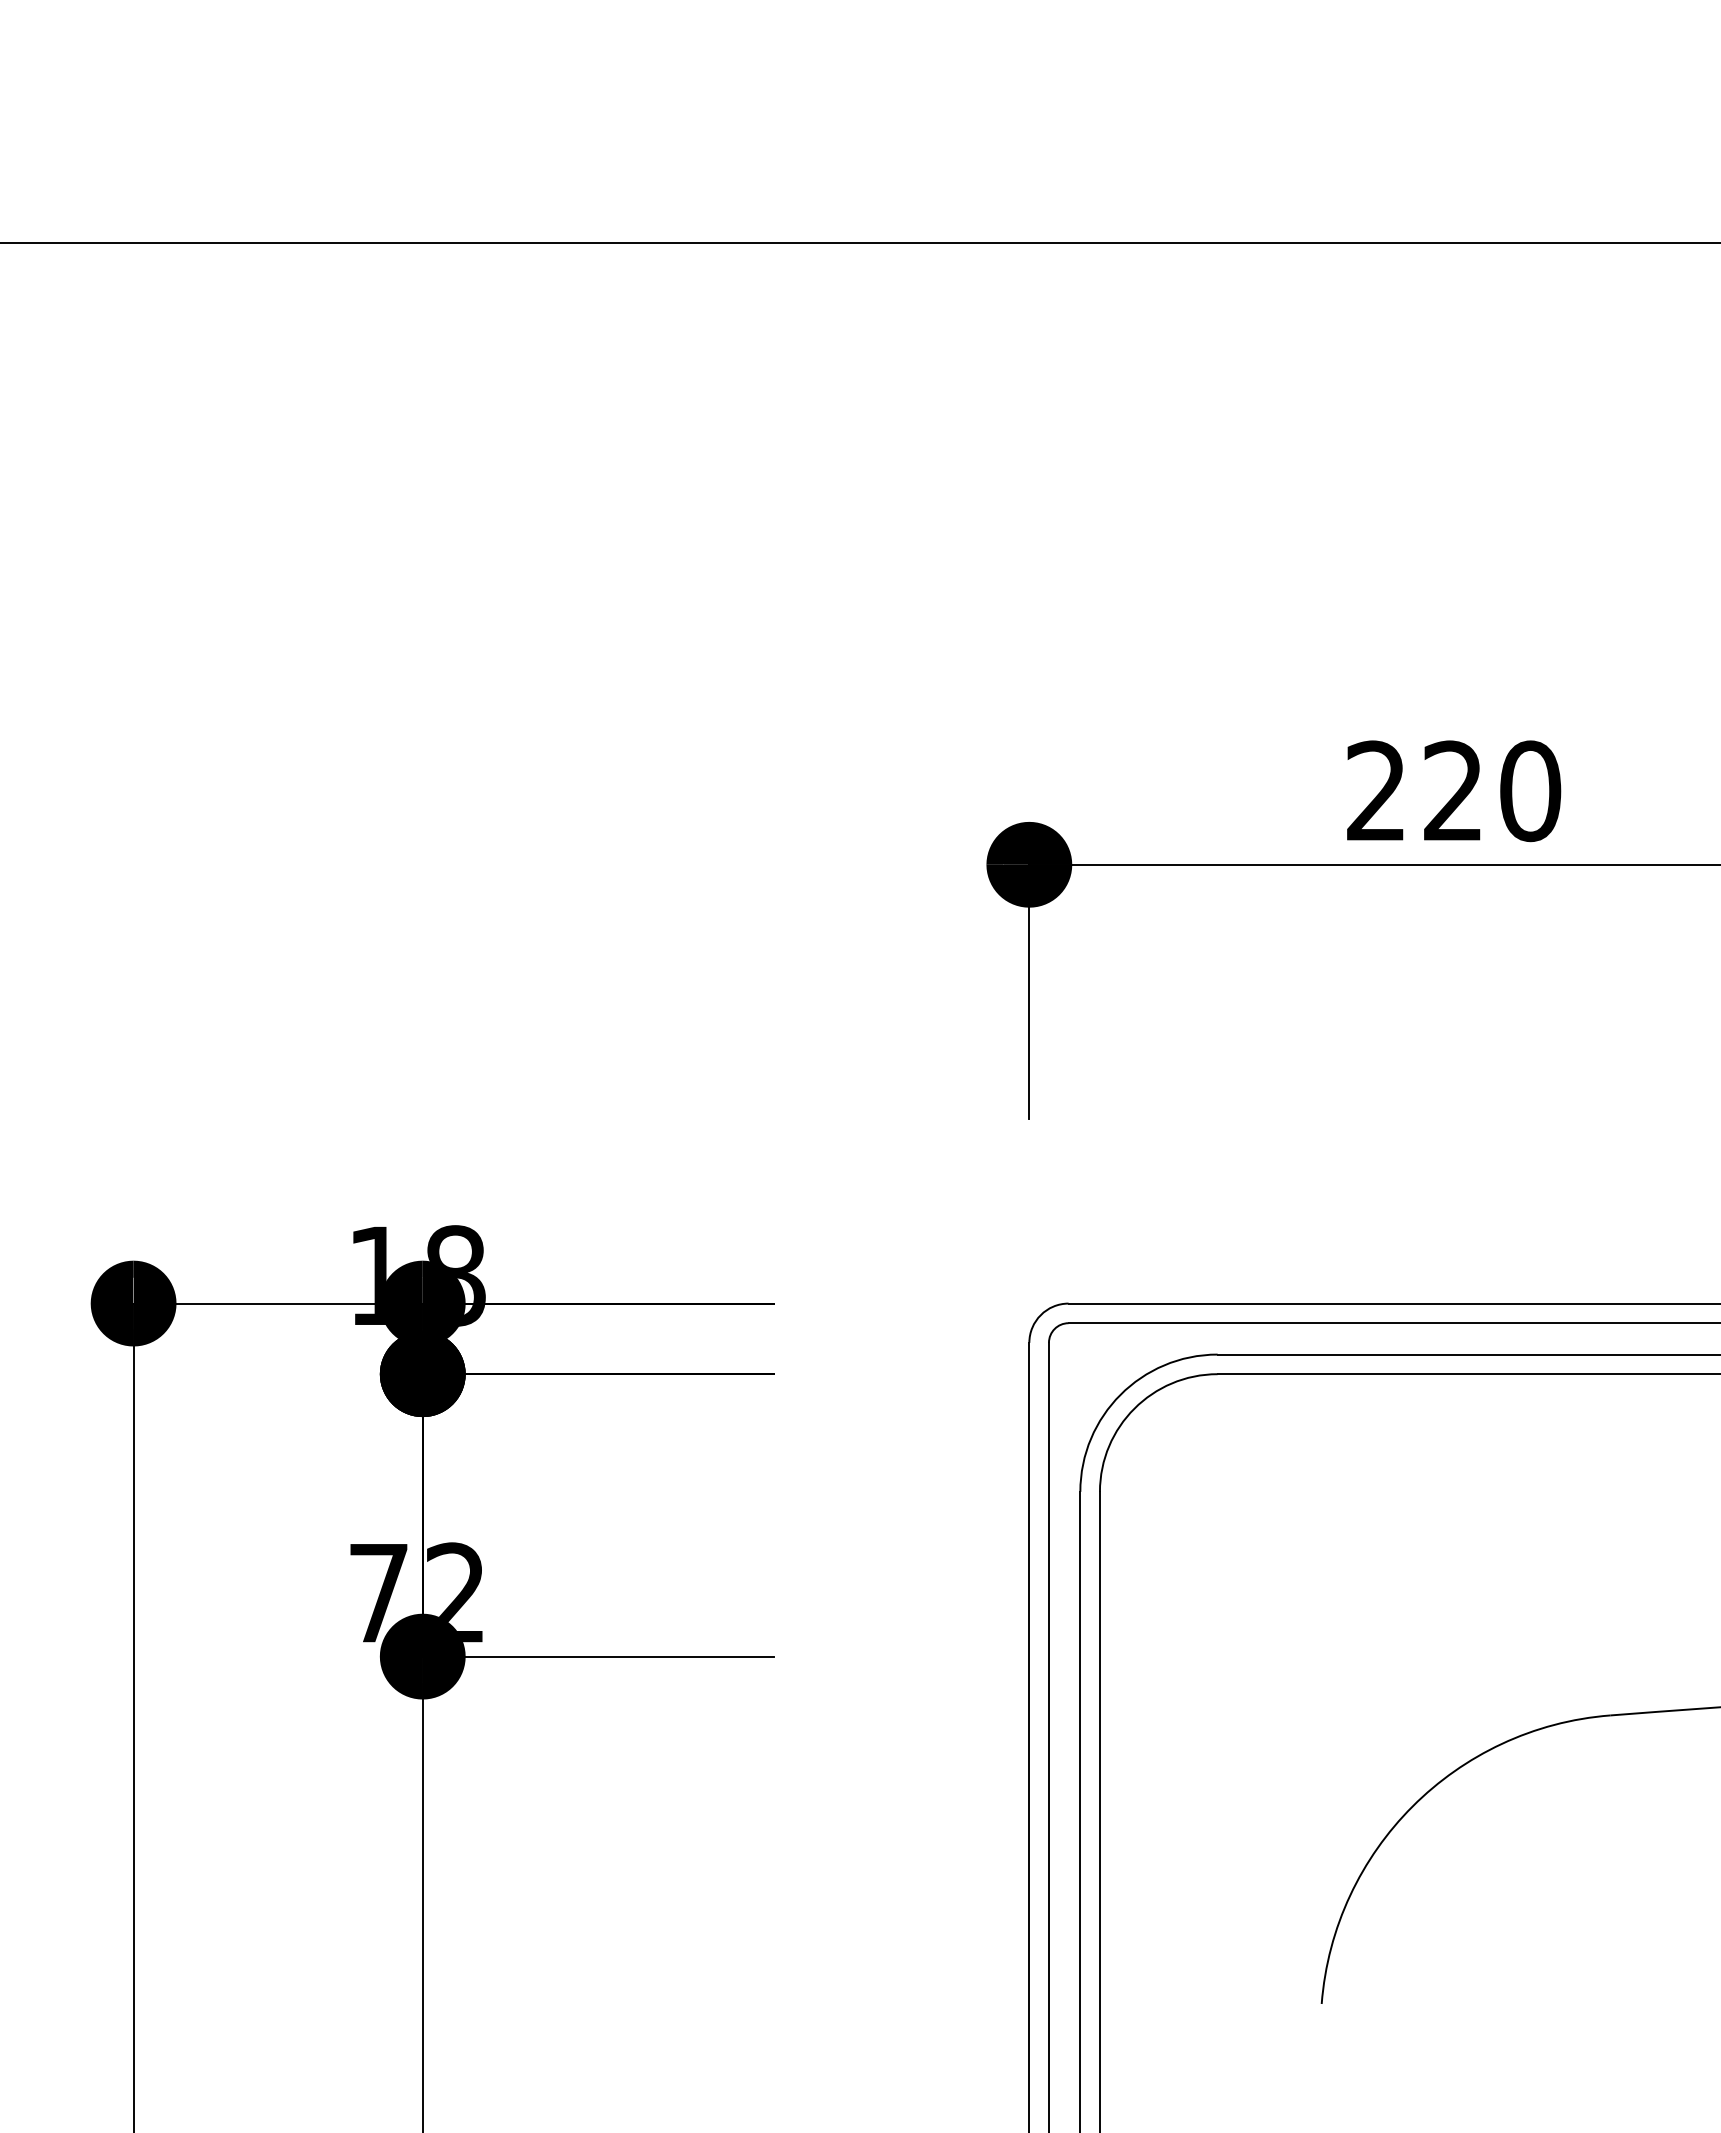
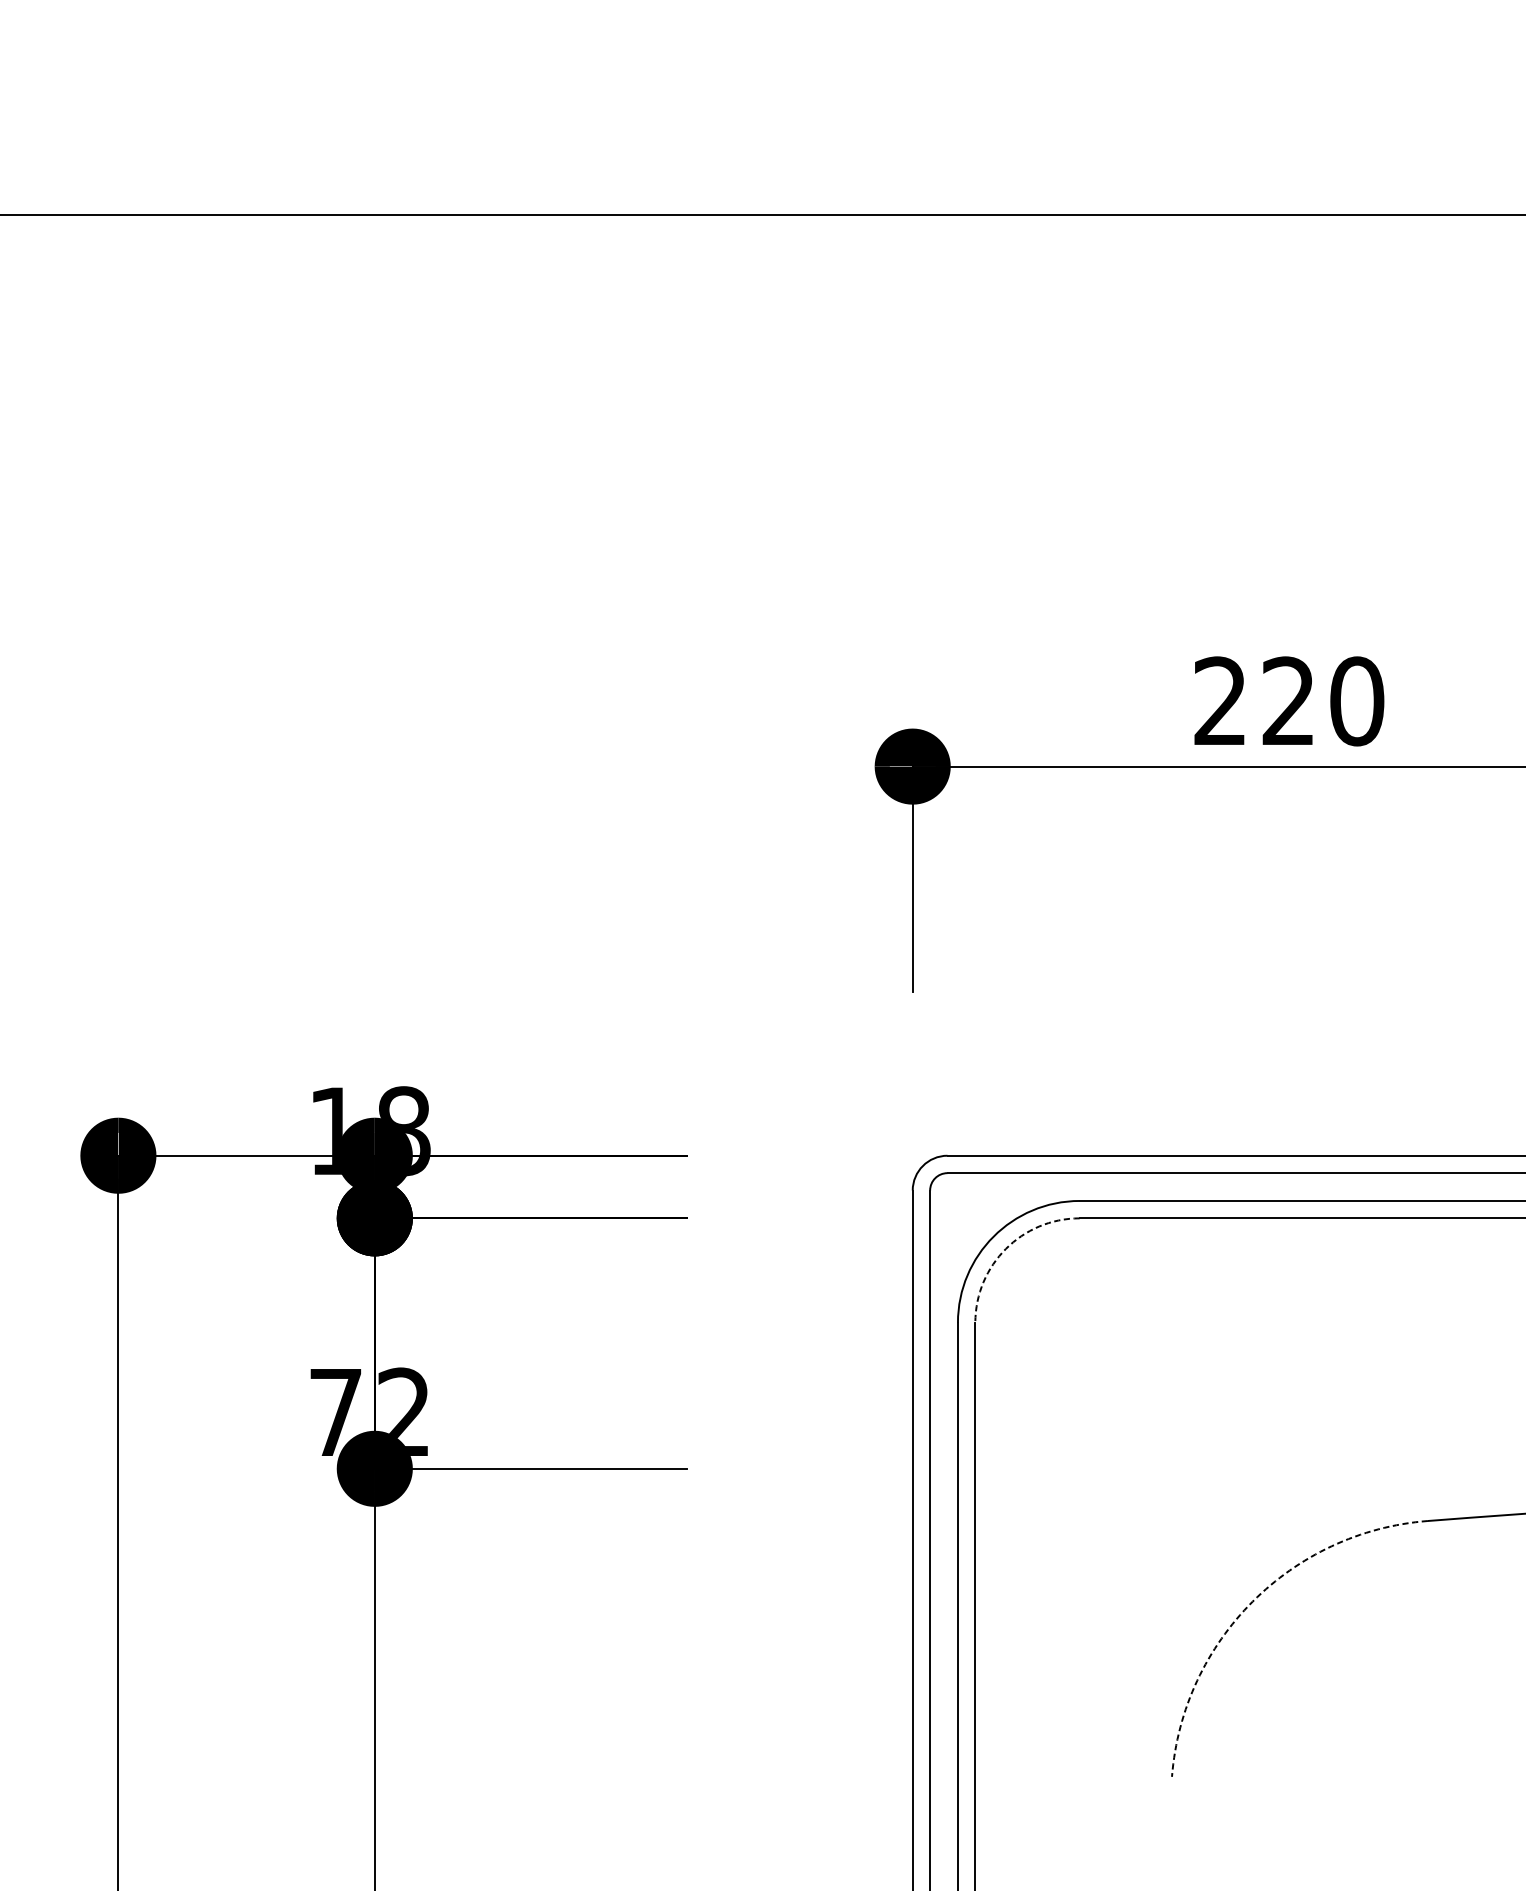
arc: (1134, 1408) -> (1005, 1248), solid -> dashed
arc: (1412, 1806) -> (1252, 1601), solid -> dashed

